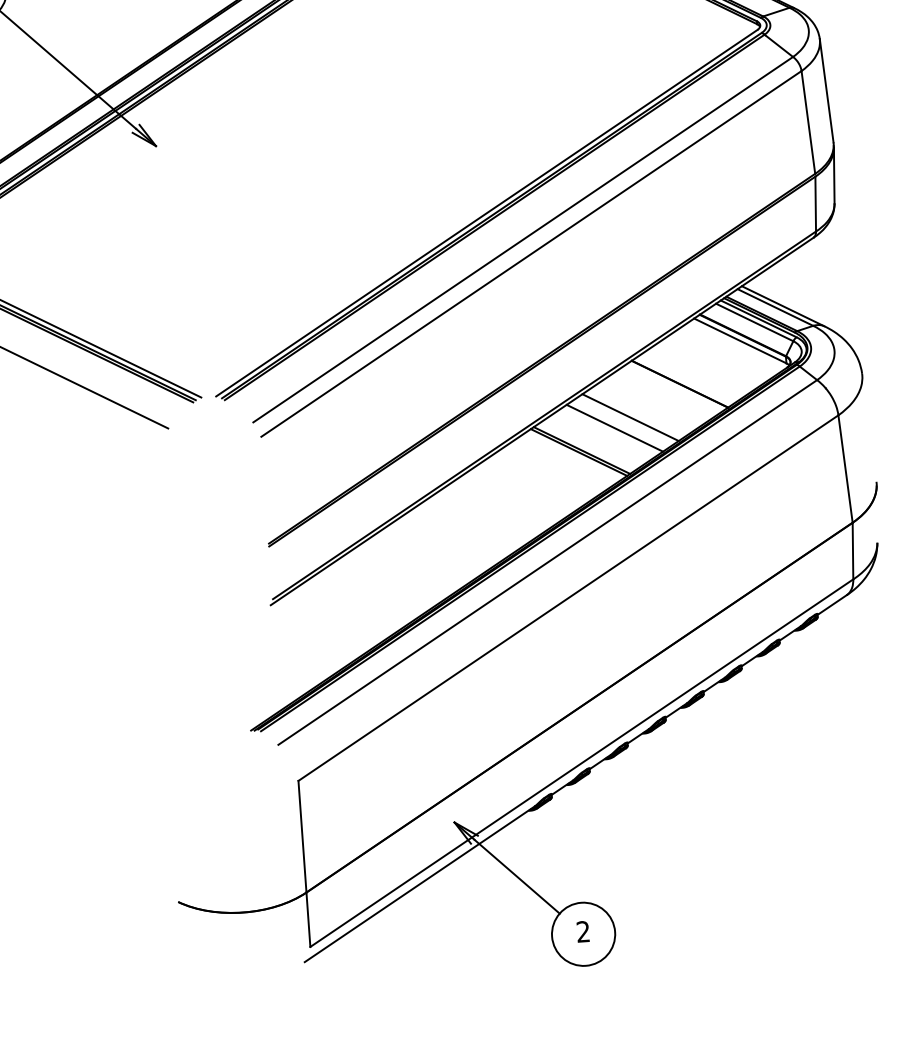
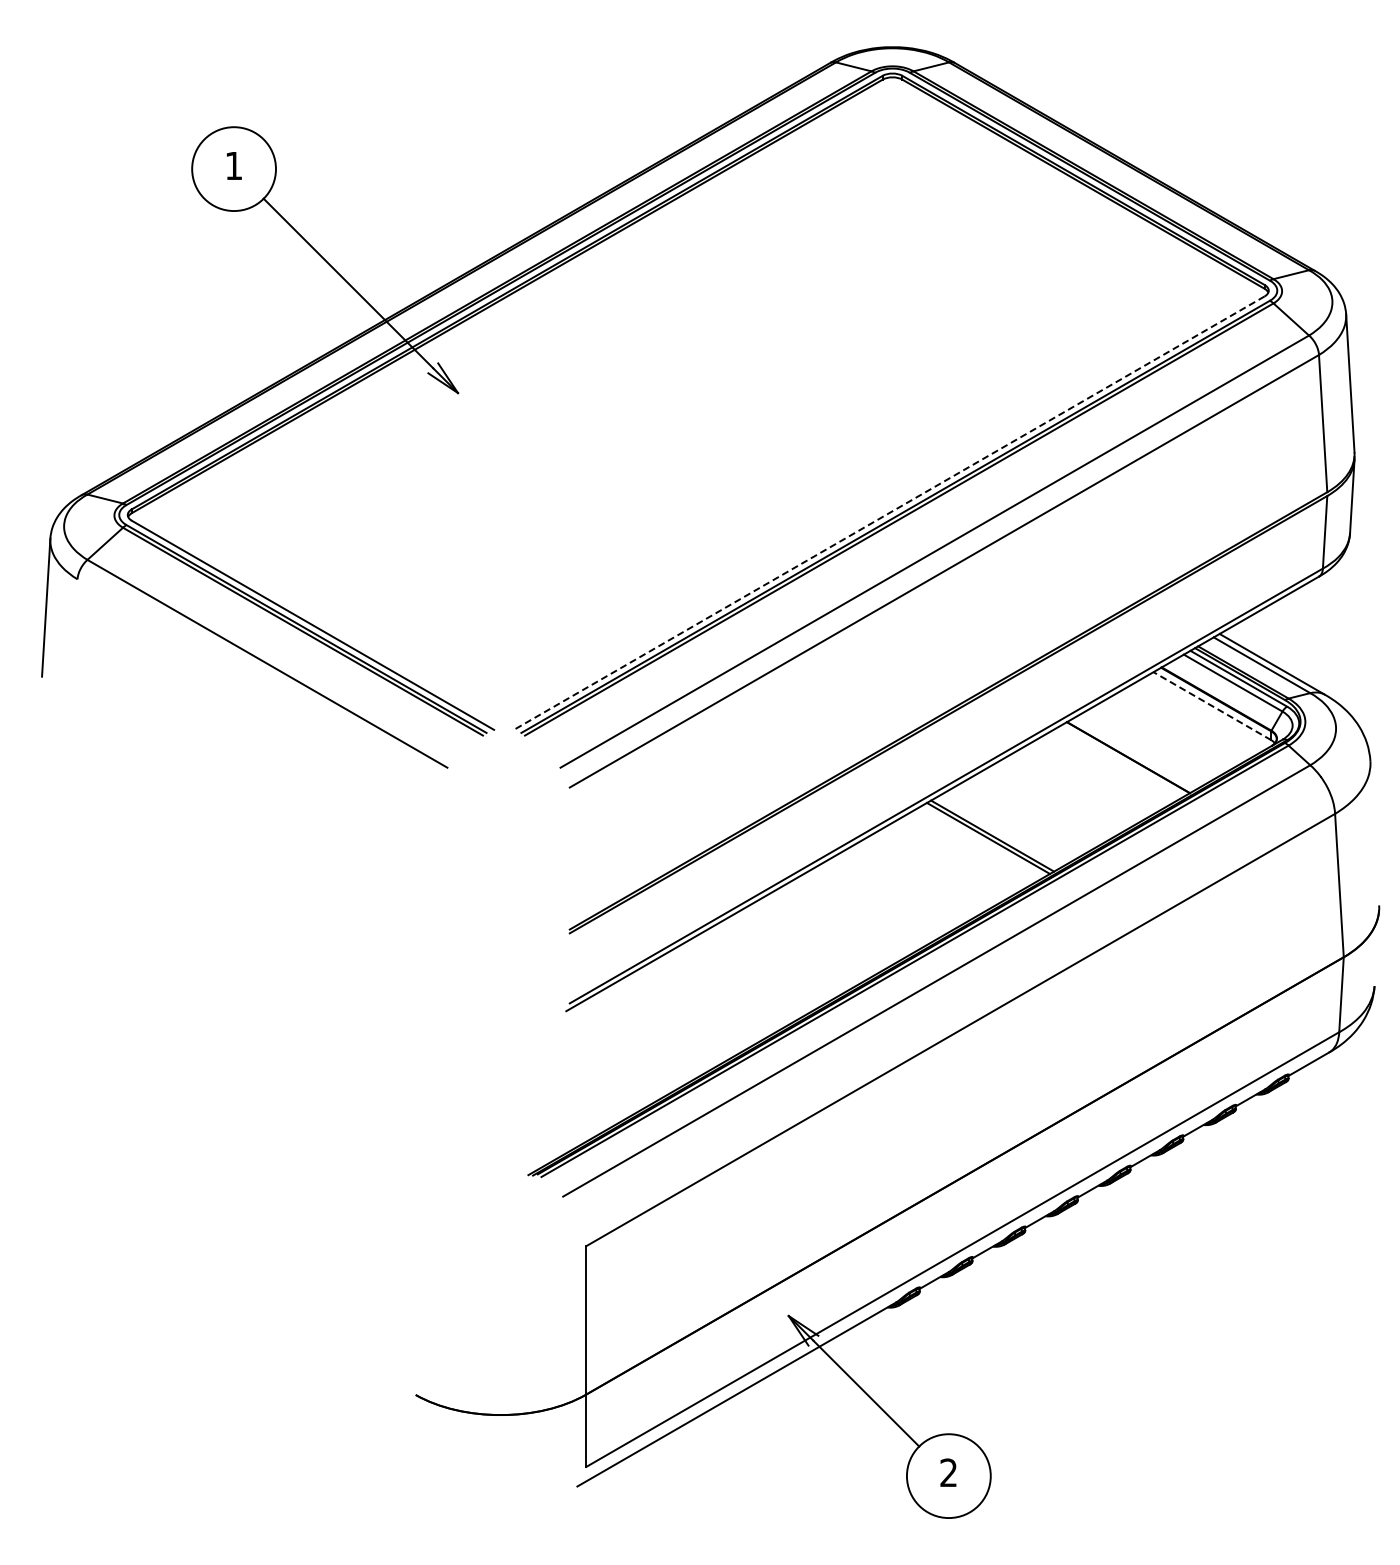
line: (486, 213) -> (888, 513), solid -> dashed
line: (740, 341) -> (1212, 706), solid -> dashed
line: (630, 417) -> (1059, 796), removed
line: (614, 428) -> (1037, 809), removed

